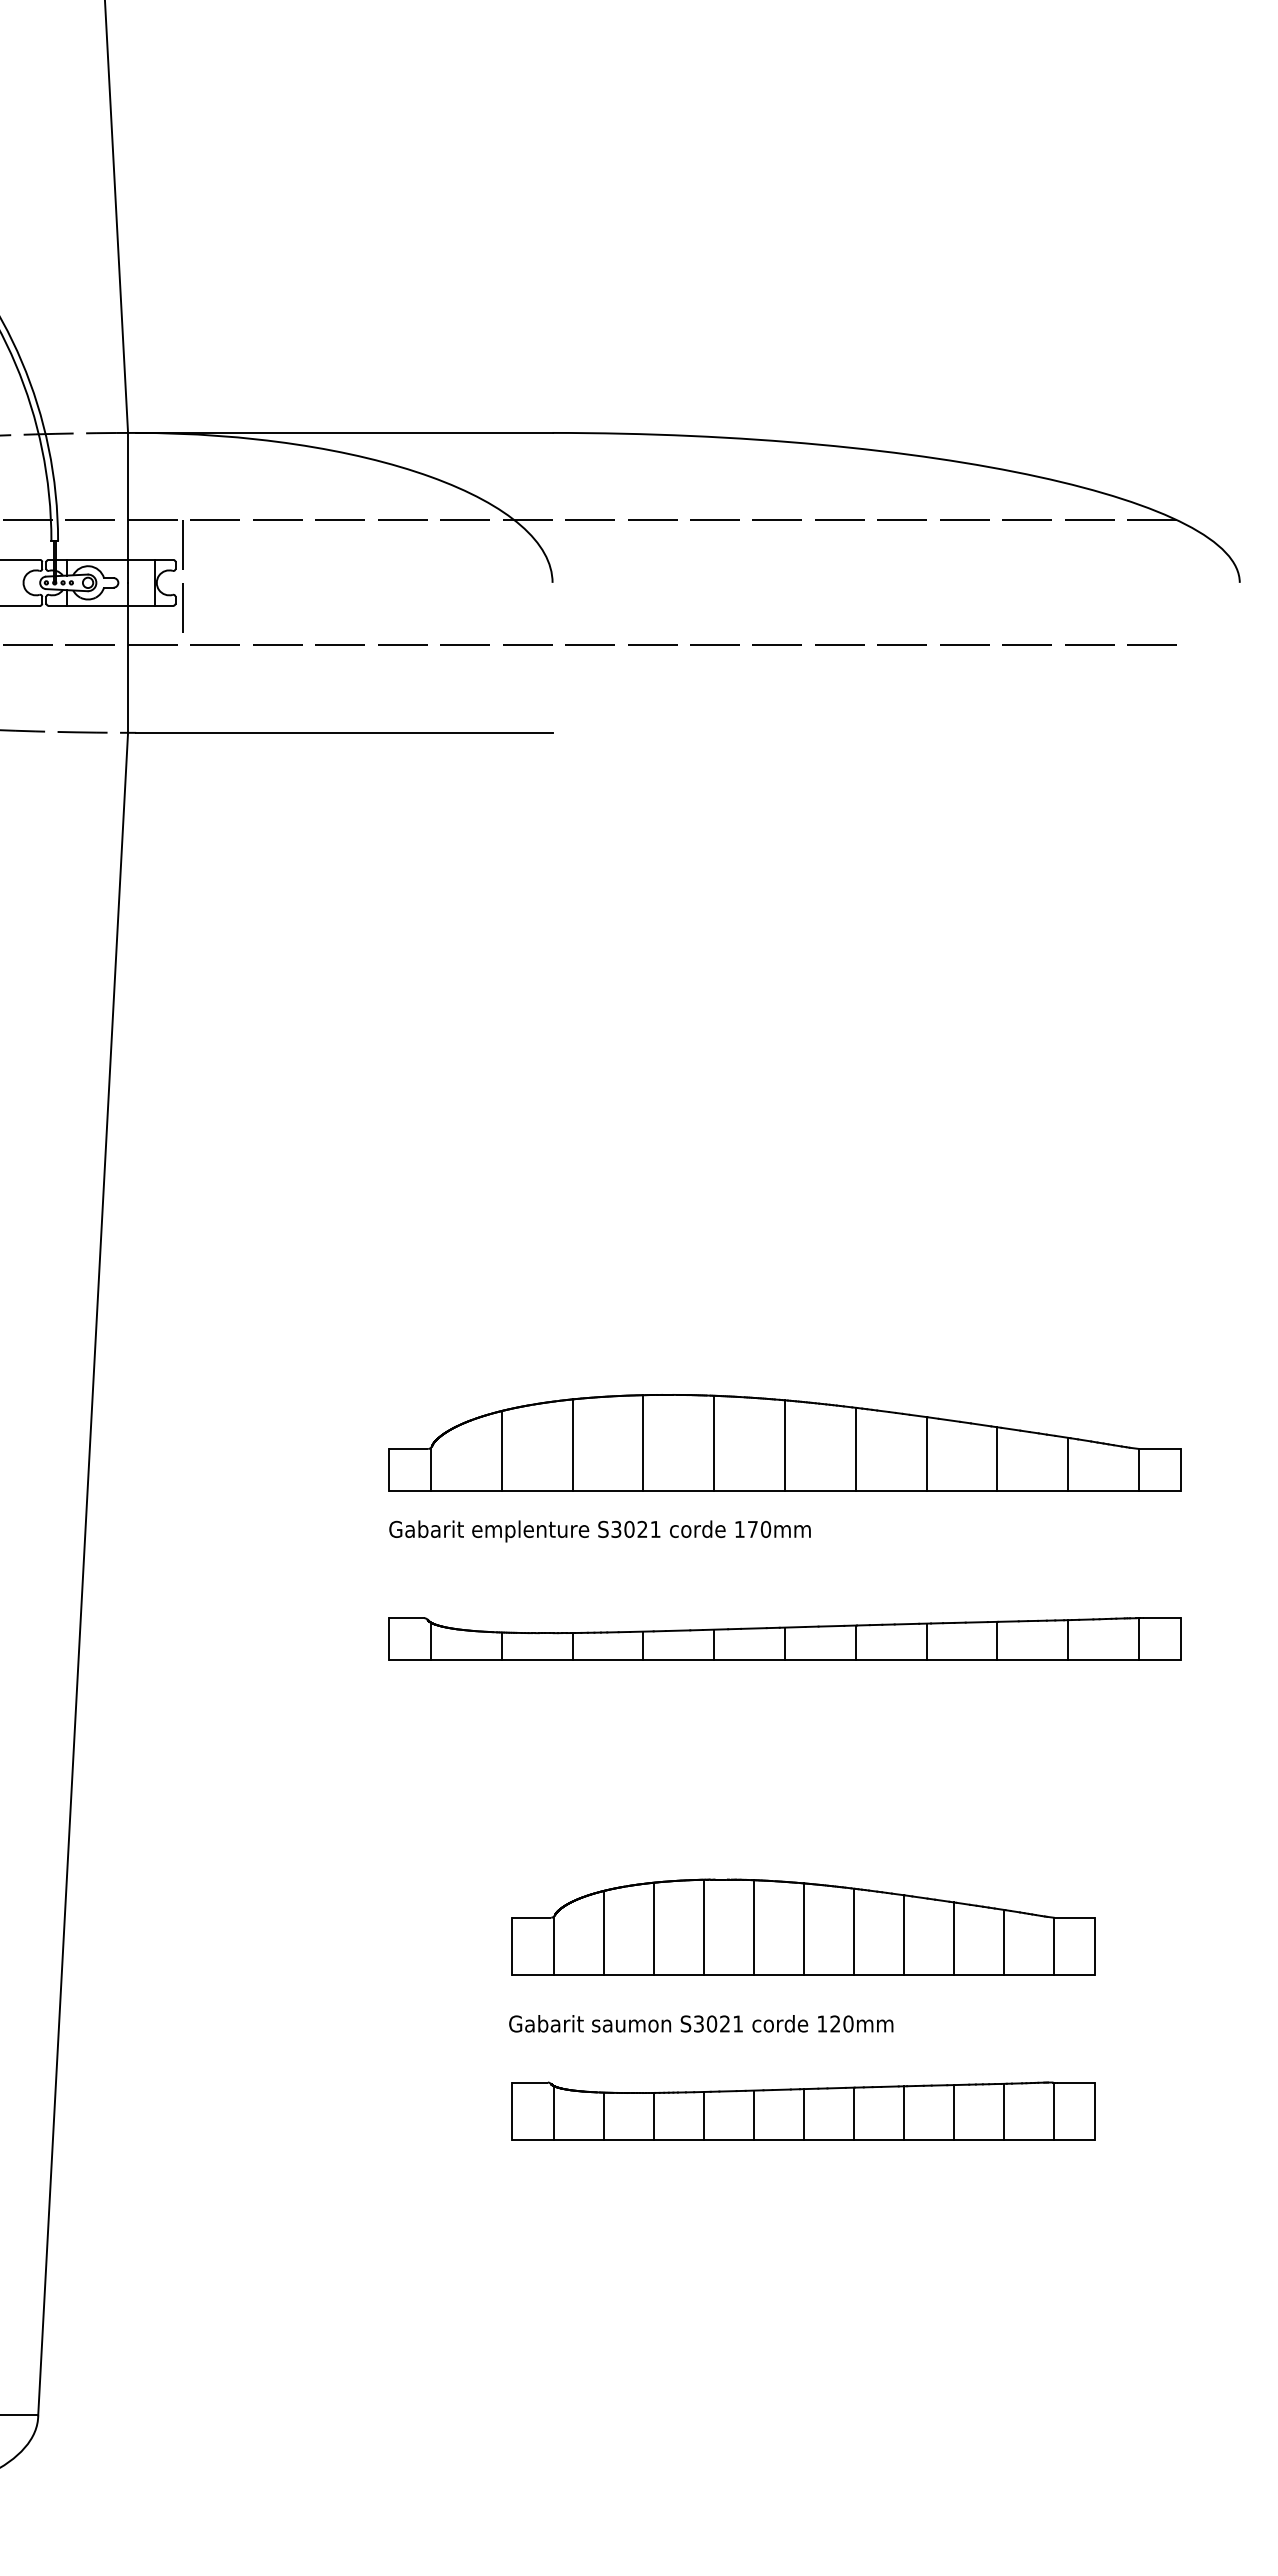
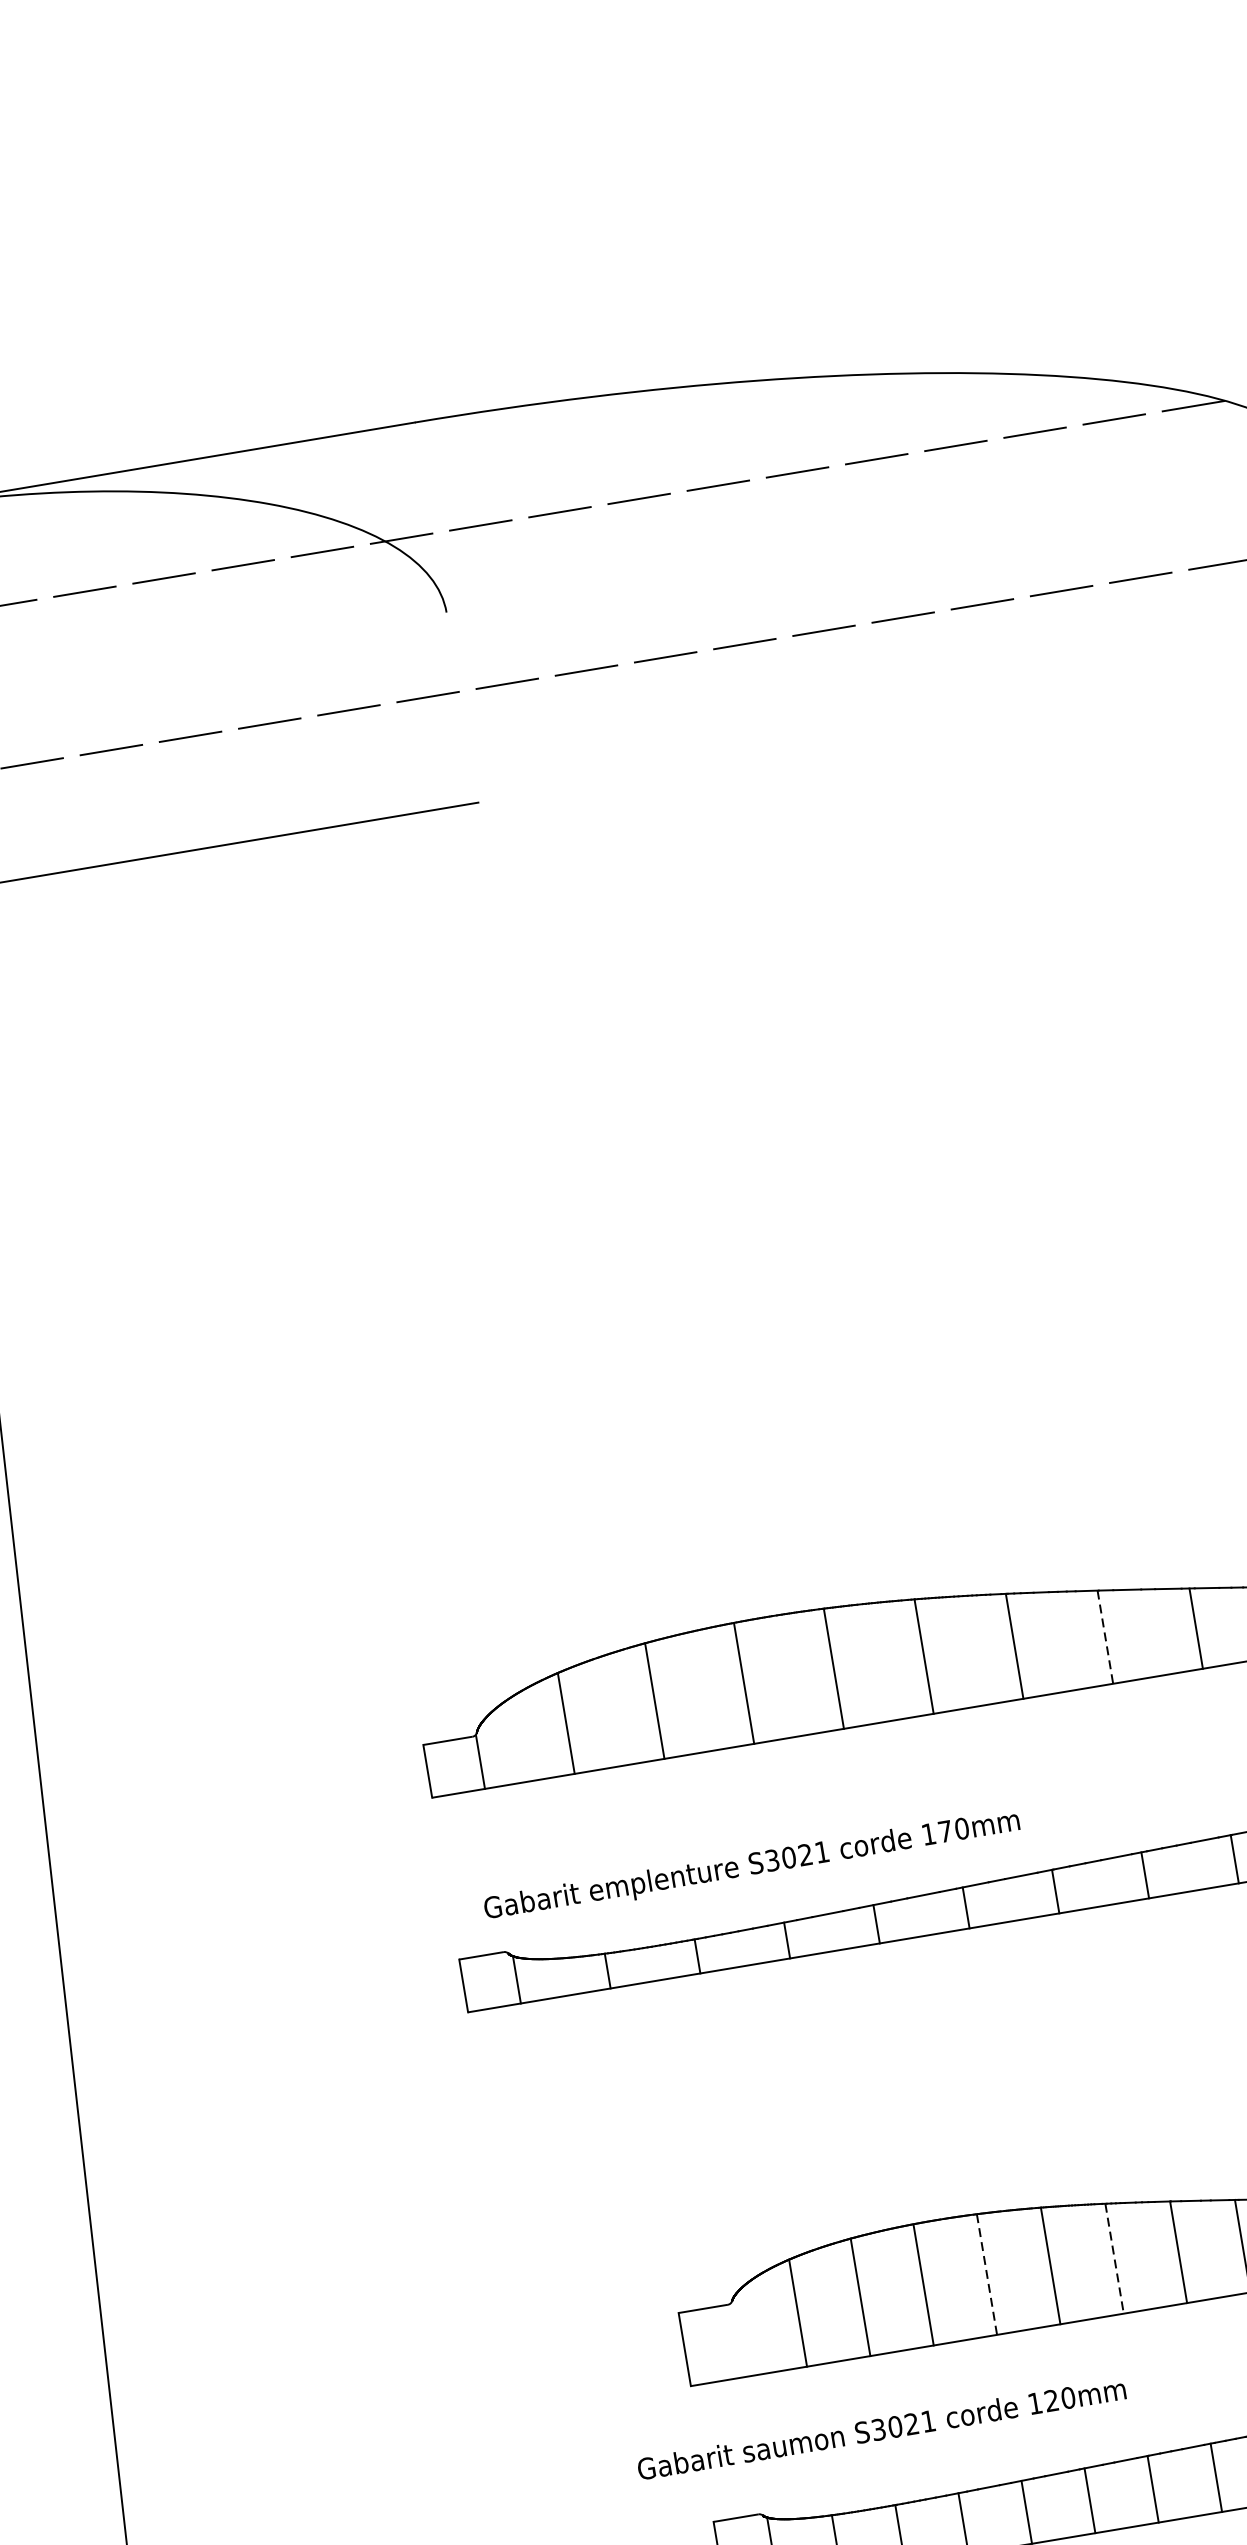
line: (926, 1453) -> (1105, 1636), solid -> dashed
text: (599, 1531) -> (751, 1866), moved
line: (753, 1927) -> (986, 2274), solid -> dashed
line: (853, 1932) -> (1114, 2259), solid -> dashed
line: (553, 1946) -> (736, 2340), removed
text: (701, 2023) -> (881, 2428), moved

